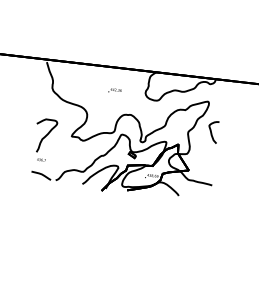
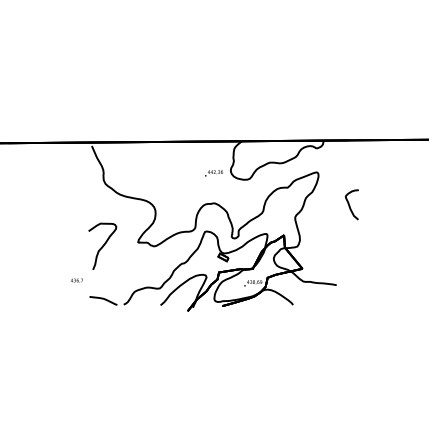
text: (114, 90) -> (213, 173), moved
curve: (212, 132) -> (350, 205), moved
text: (41, 159) -> (76, 280), moved

